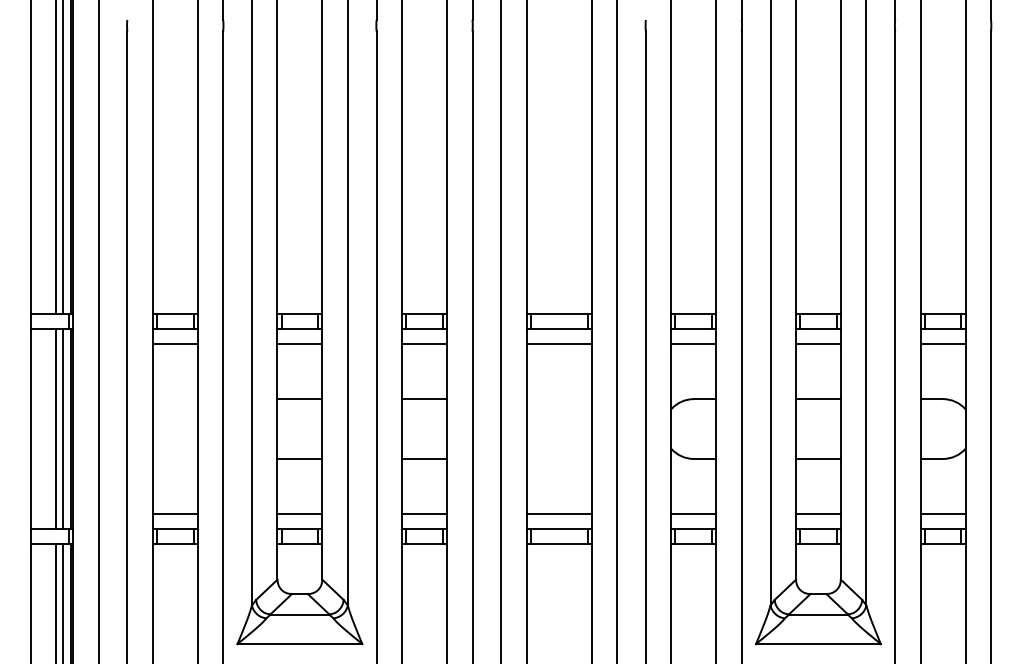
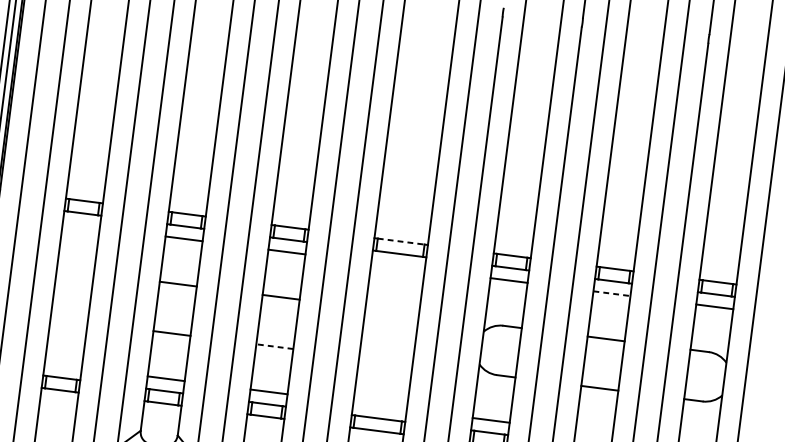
line: (559, 314) -> (401, 241), solid -> dashed
line: (174, 344) -> (80, 225), removed
line: (558, 344) -> (397, 266), removed
line: (818, 344) -> (611, 293), solid -> dashed
line: (424, 458) -> (274, 346), solid -> dashed
line: (174, 513) -> (62, 365), removed
line: (558, 513) -> (379, 405), removed
line: (818, 513) -> (594, 433), removed

